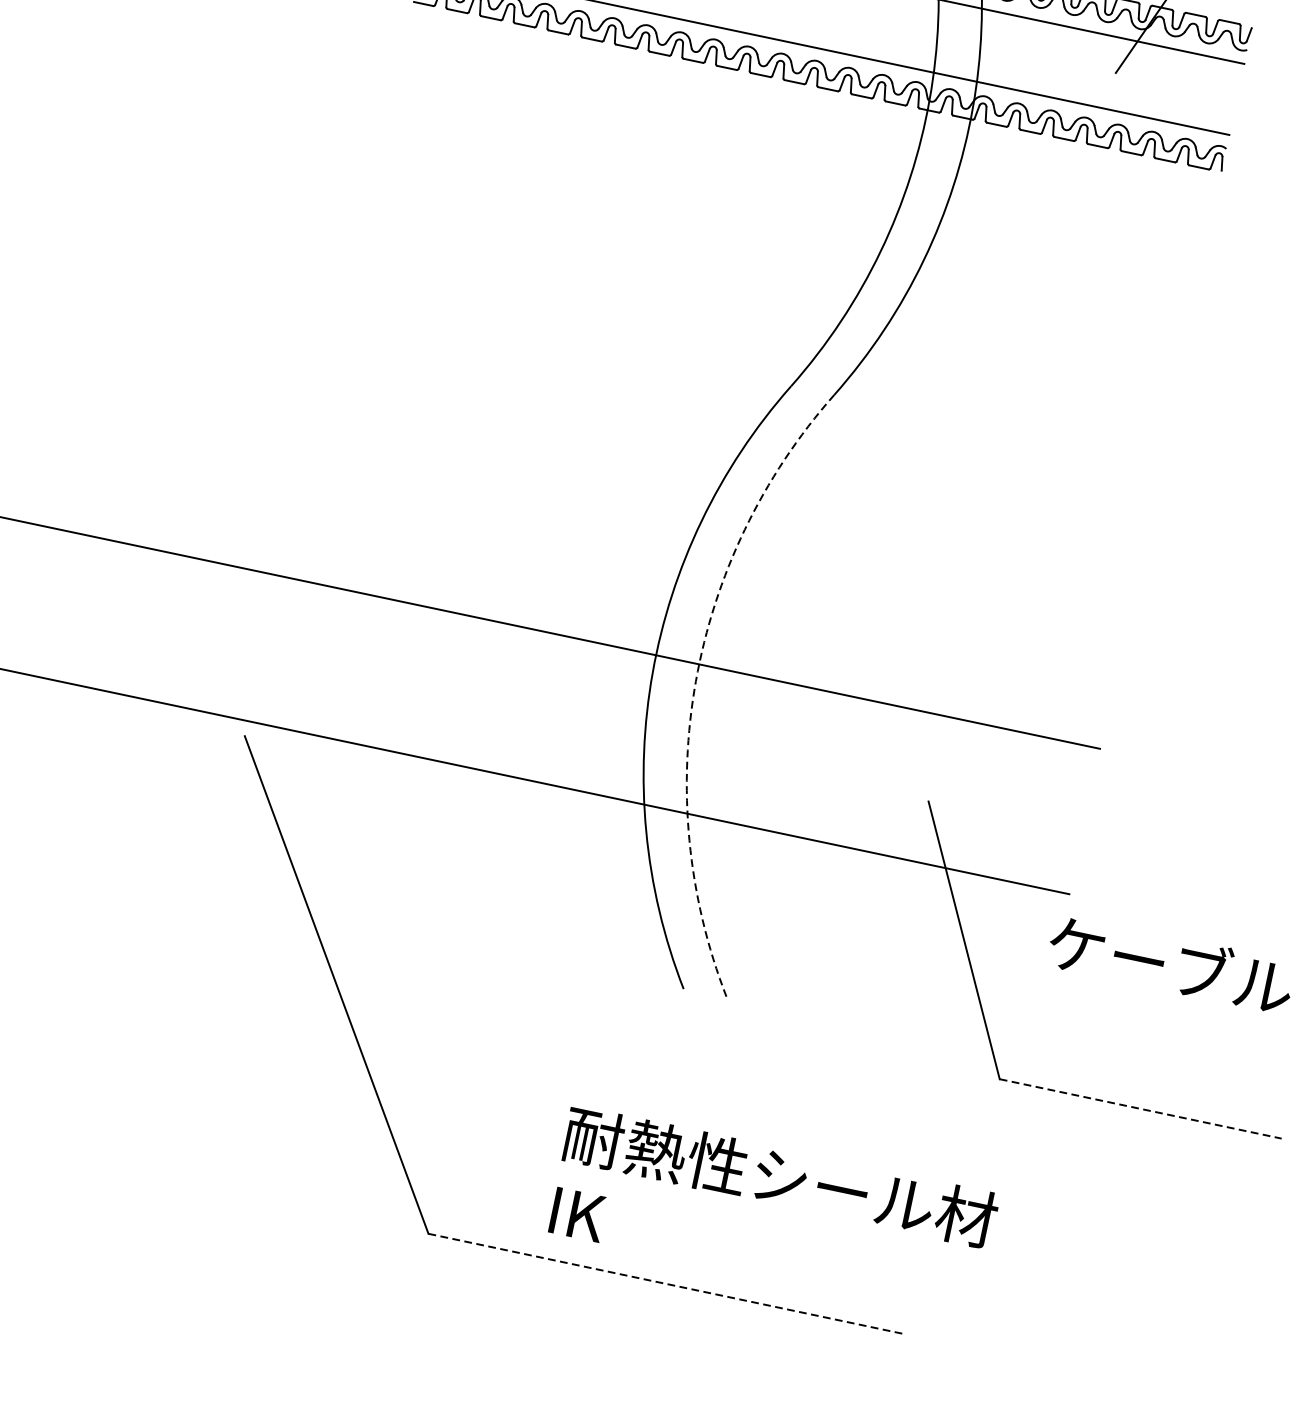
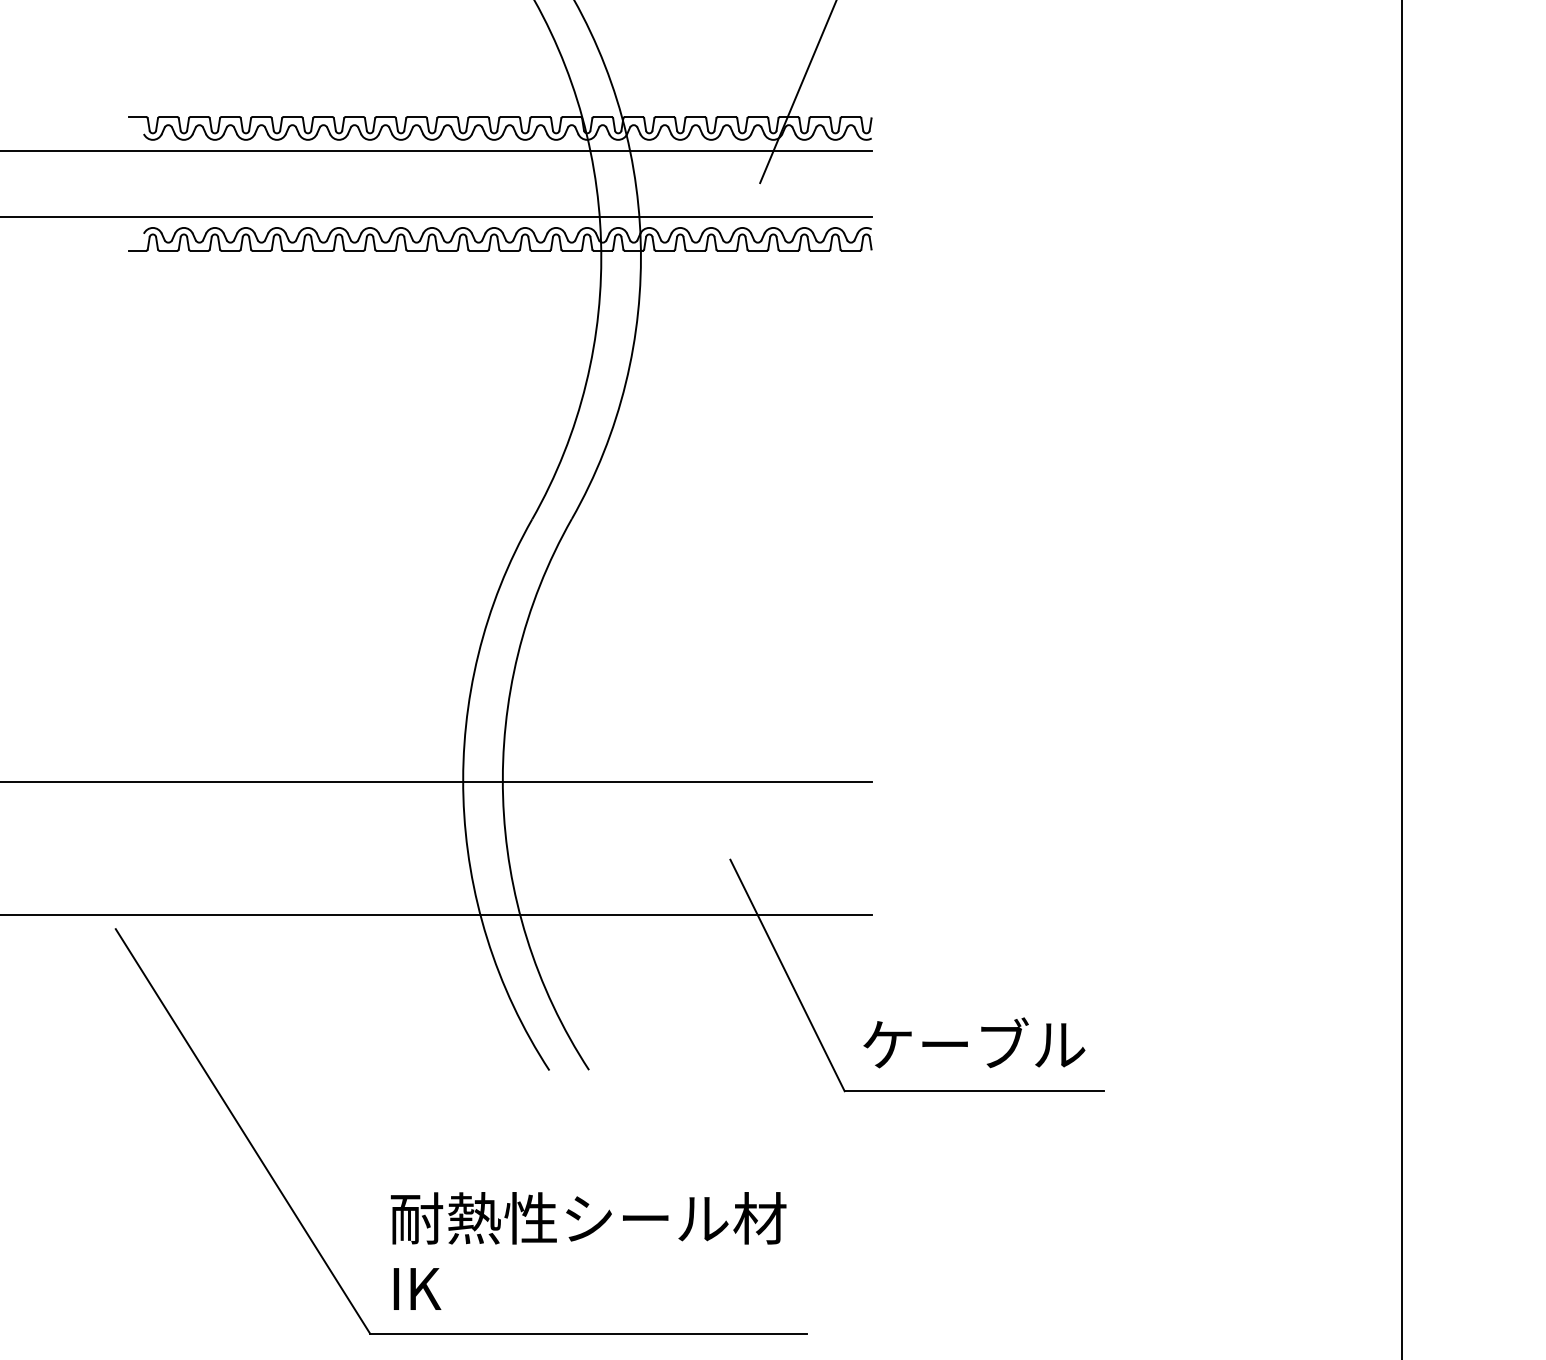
arc: (696, 680) -> (503, 796), dashed -> solid
text: (1171, 963) -> (974, 1042), moved
line: (1140, 1109) -> (974, 1091), dashed -> solid
text: (772, 1212) -> (588, 1250), moved
line: (665, 1283) -> (588, 1333), dashed -> solid

